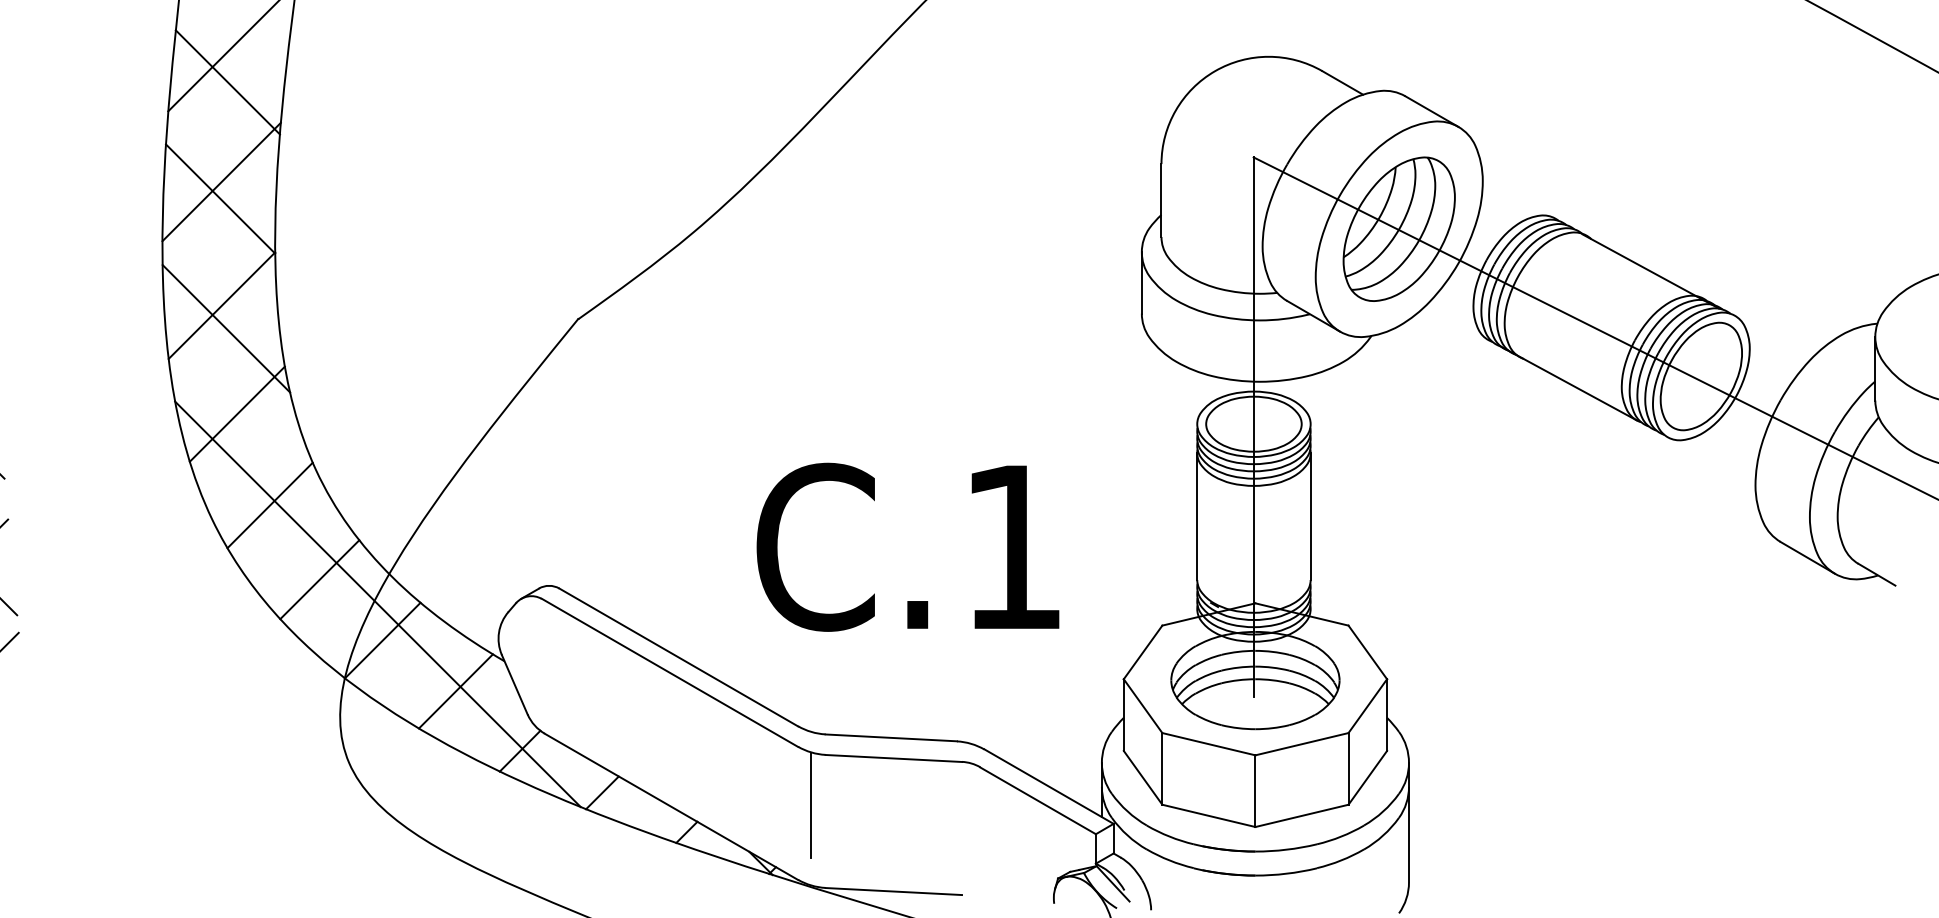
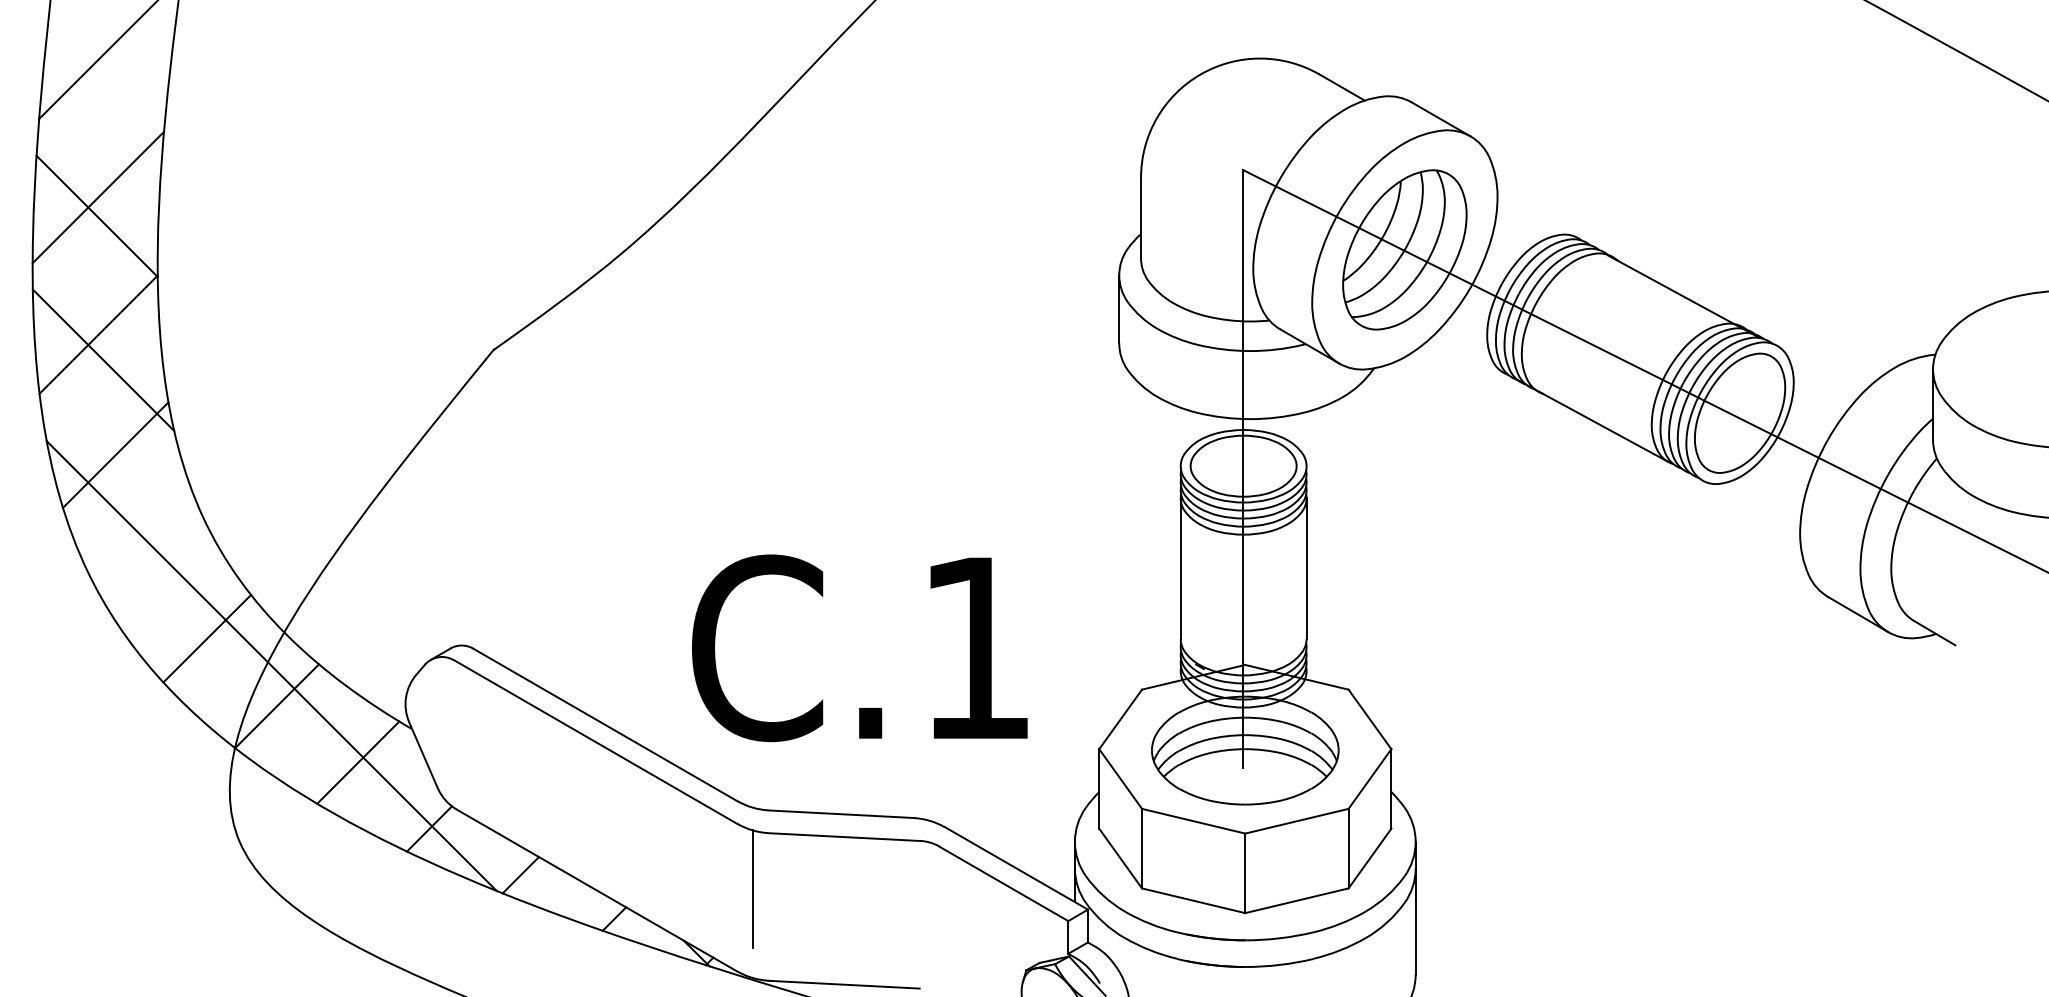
line: (227, 82) -> (104, 87), removed
line: (269, 505) -> (151, 556), removed
text: (907, 546) -> (859, 647), moved

